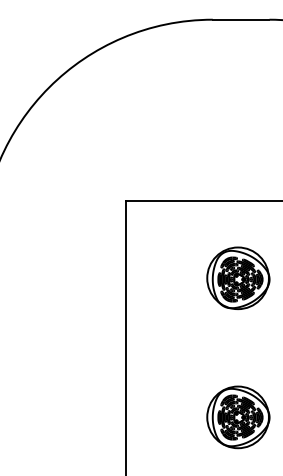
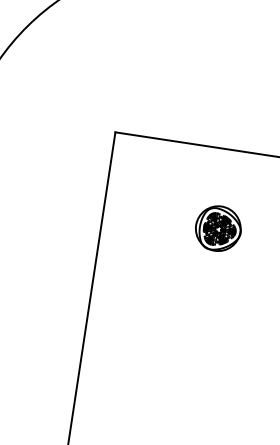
part: (238, 277) -> (218, 227), size x0.7
part: (238, 417) -> (196, 371), removed

